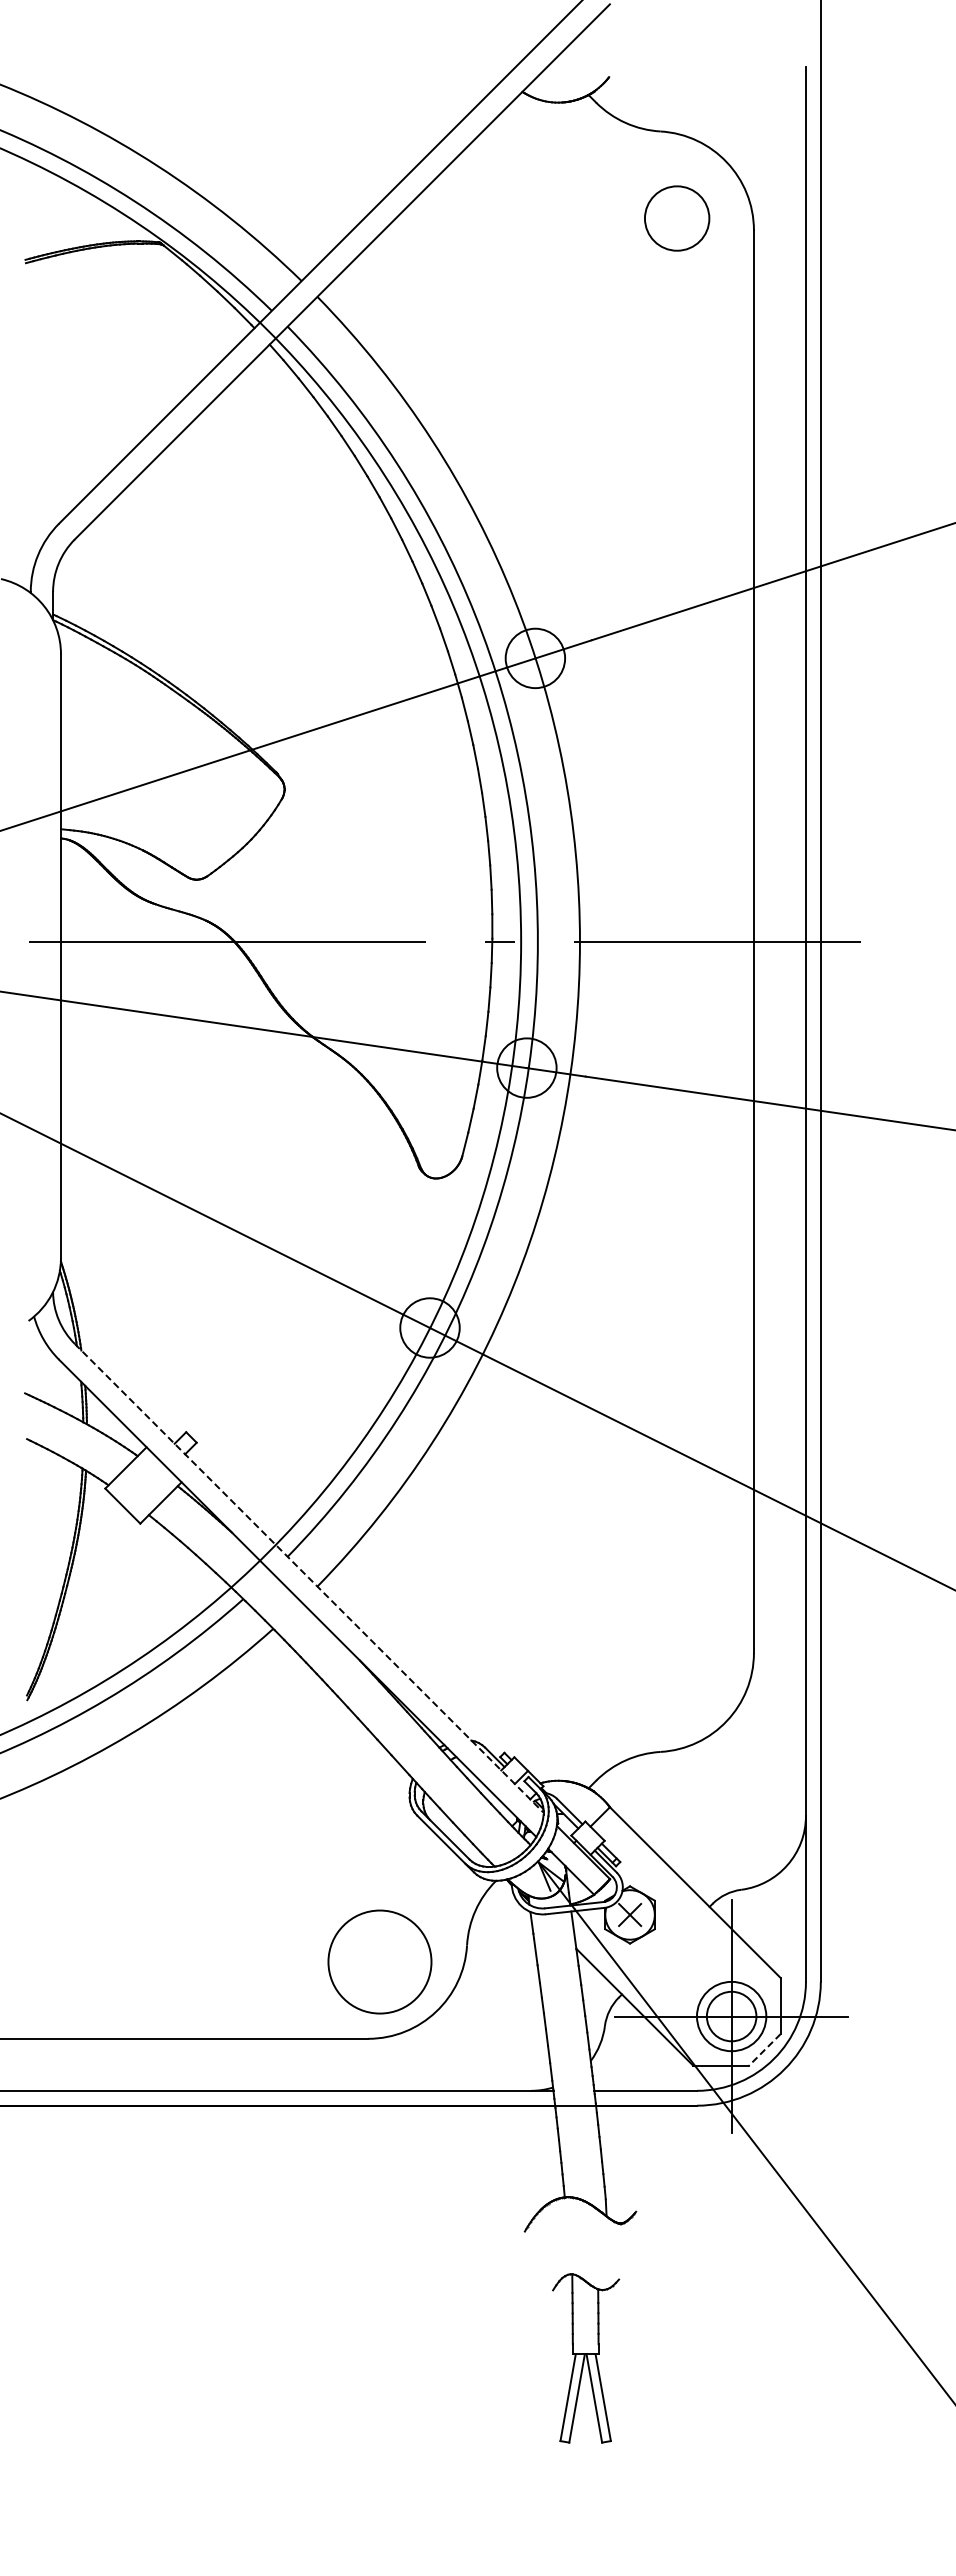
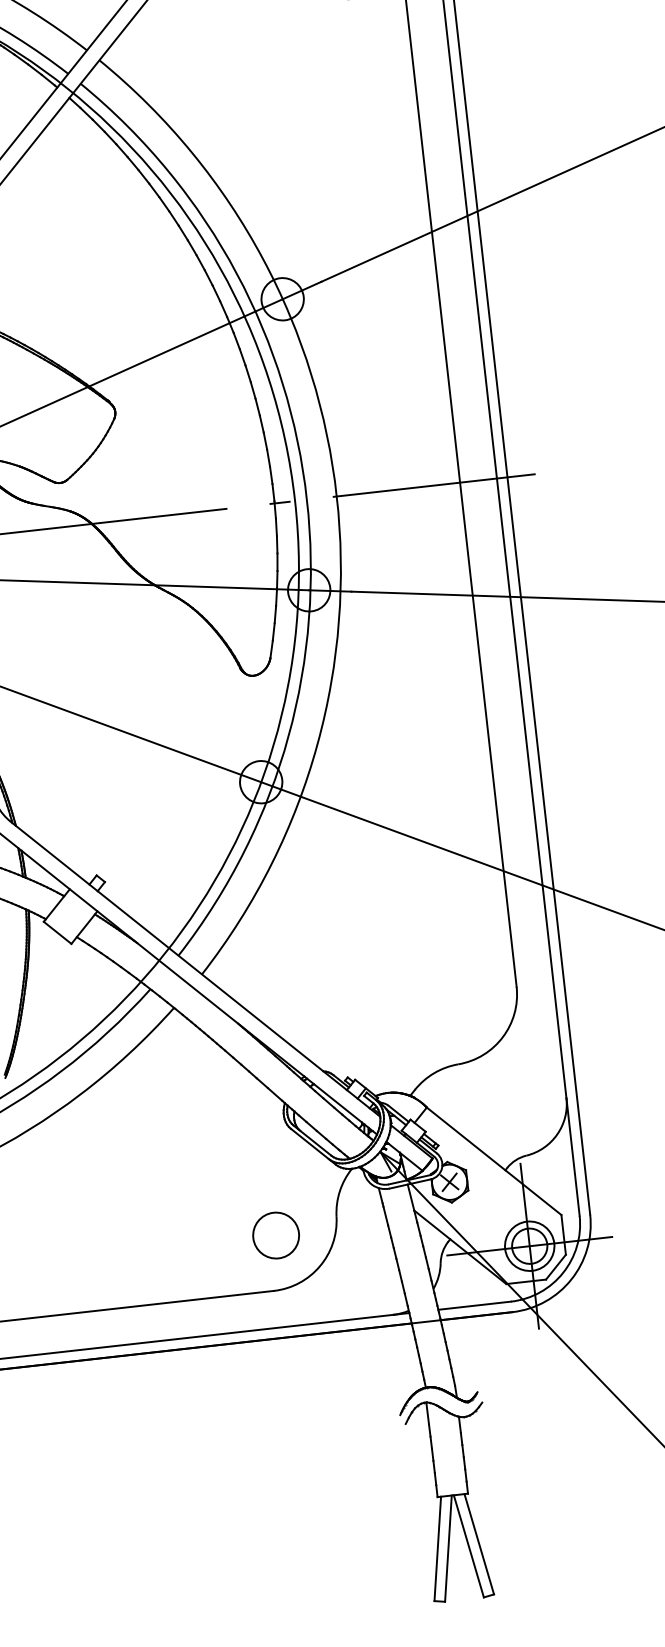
line: (309, 1578) -> (195, 969), dashed -> solid
circle: (379, 1961) -> (275, 1235), size x0.62
line: (764, 2050) -> (555, 1267), dashed -> solid
part: (585, 2358) -> (453, 1500), size x1.67

